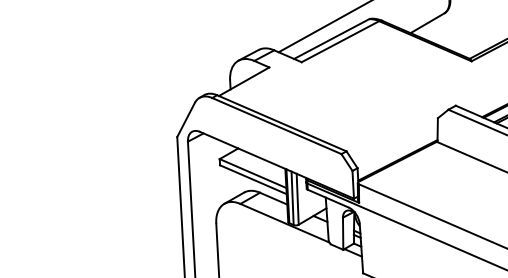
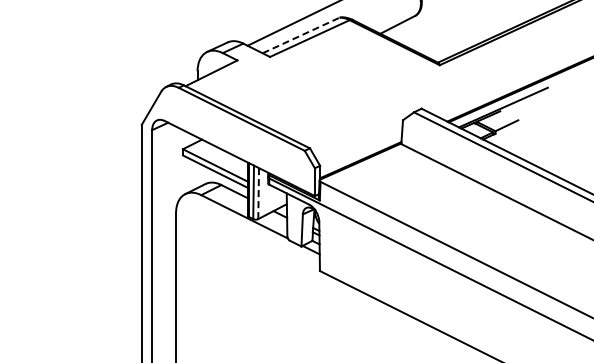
line: (331, 39) -> (301, 35), solid -> dashed
line: (297, 200) -> (258, 194), solid -> dashed

